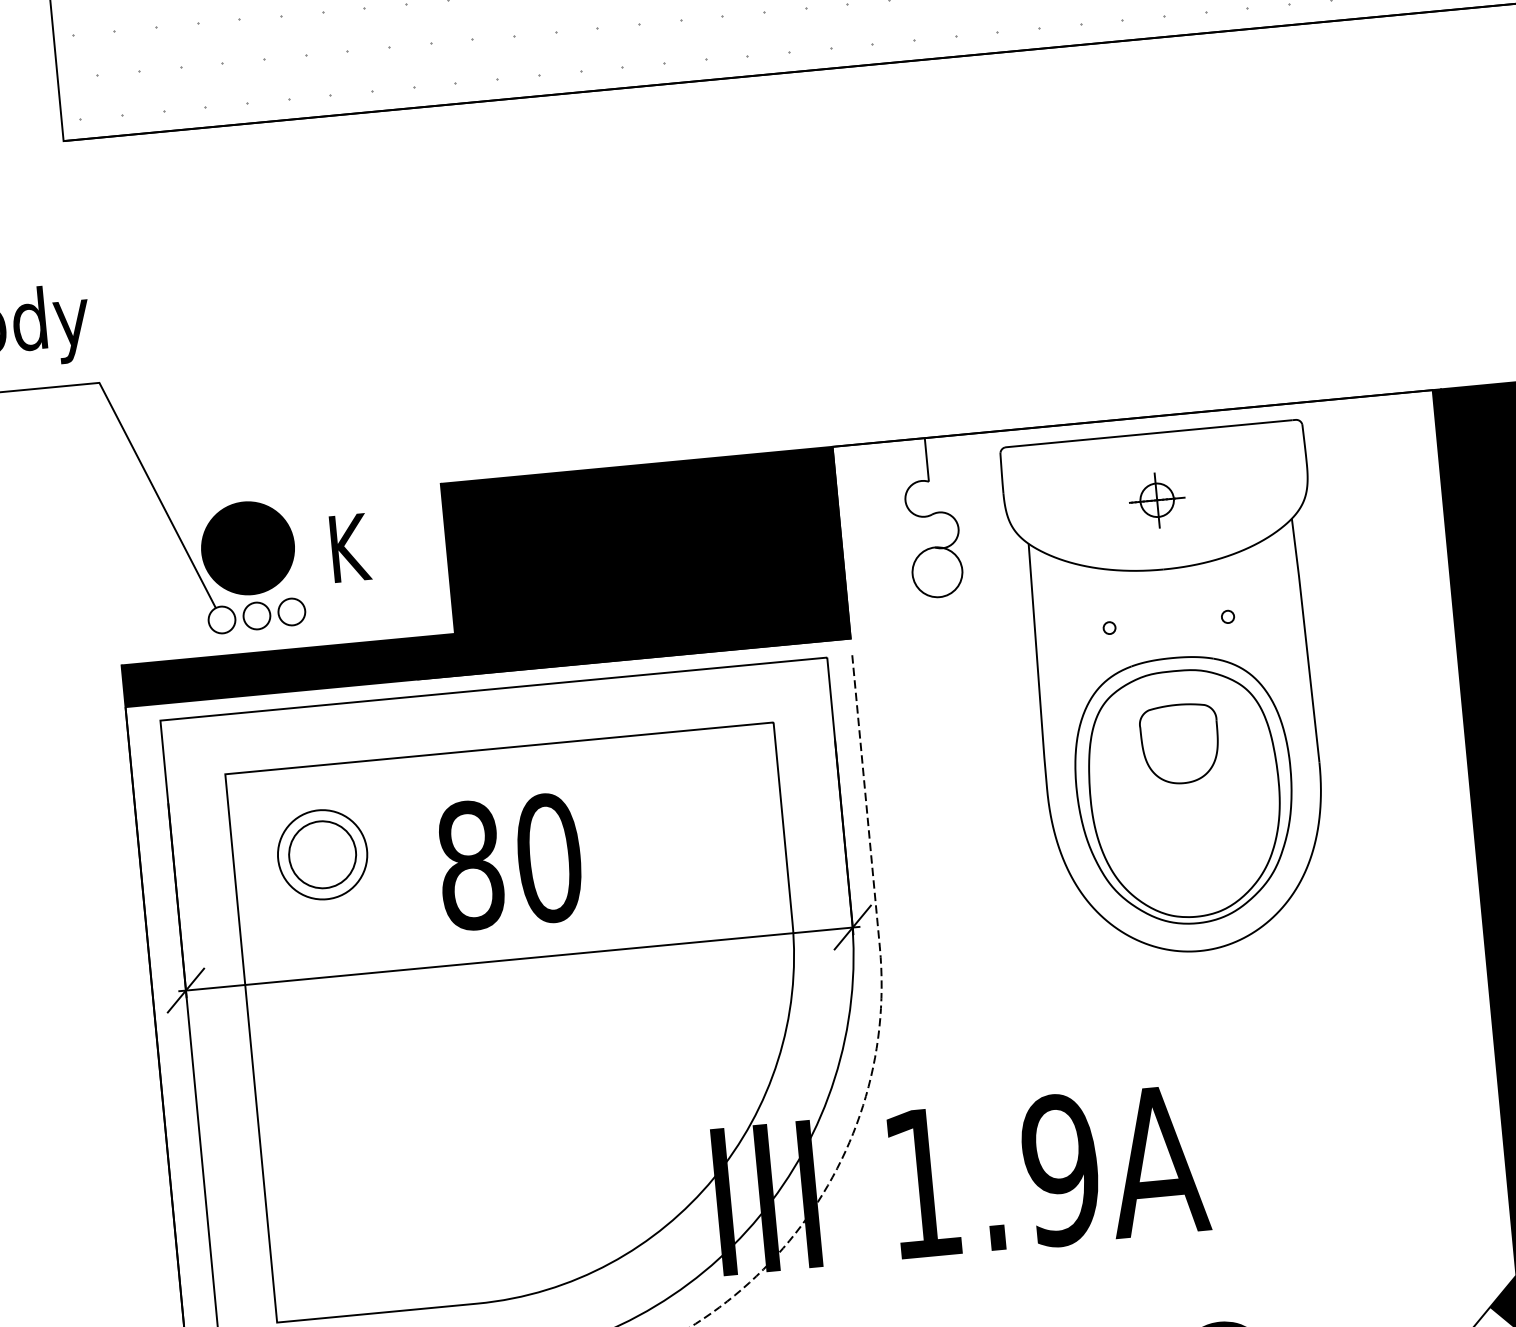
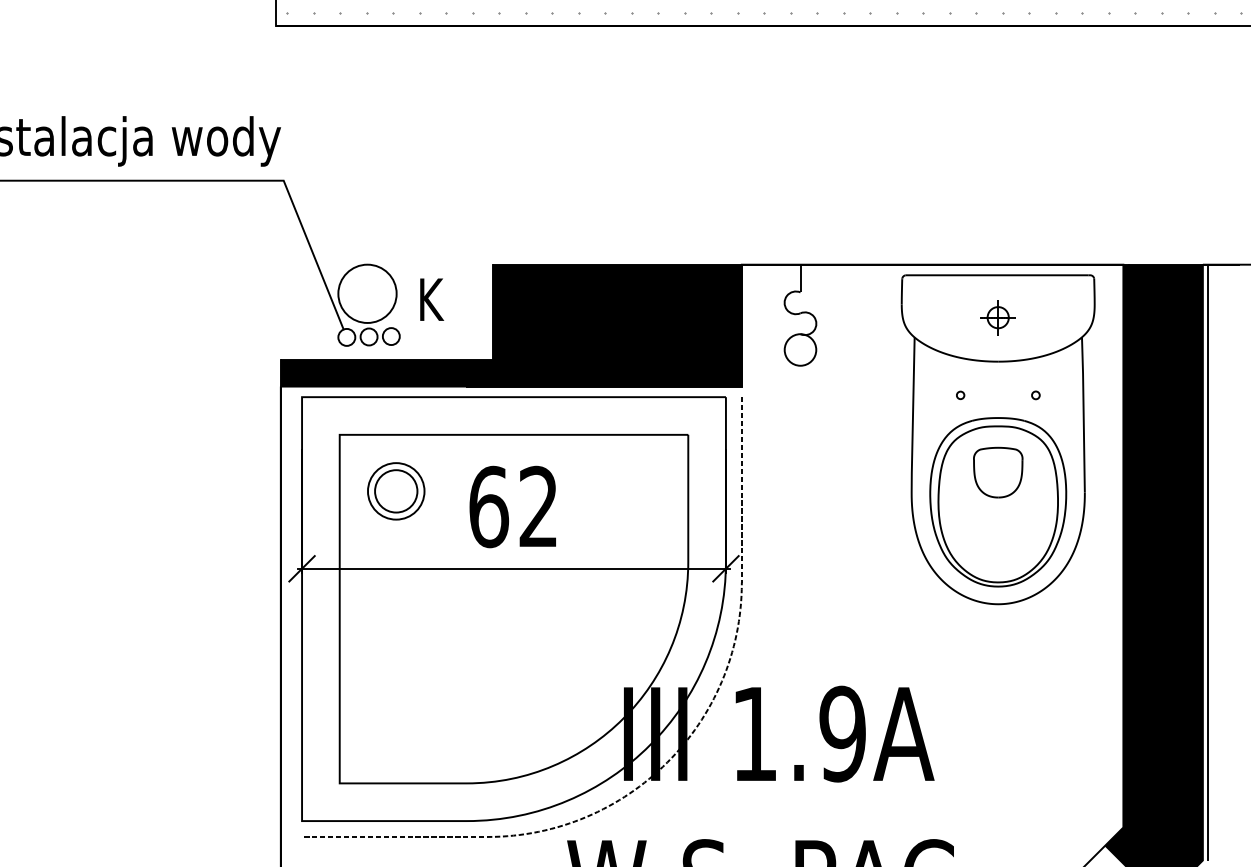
fill: (247, 547) -> (367, 293), removed
part: (1174, 691) -> (997, 439), moved
text: (509, 861) -> (513, 506), 80 -> 62

